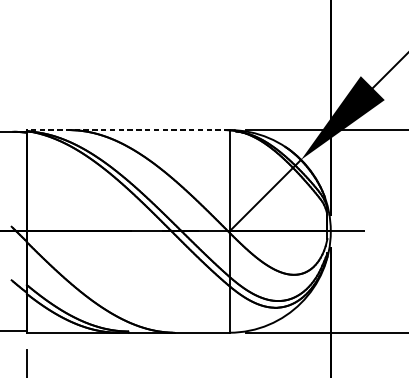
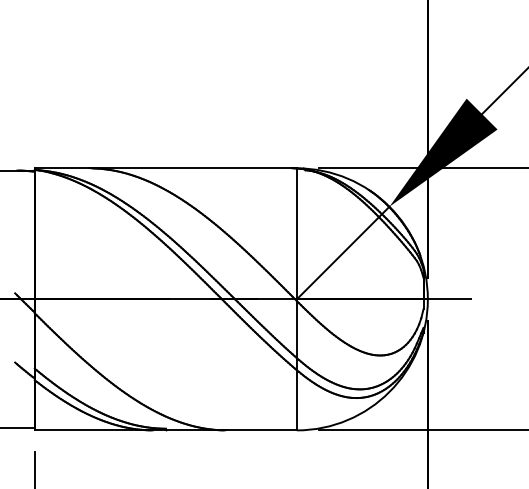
line: (127, 130) -> (165, 168), dashed -> solid

